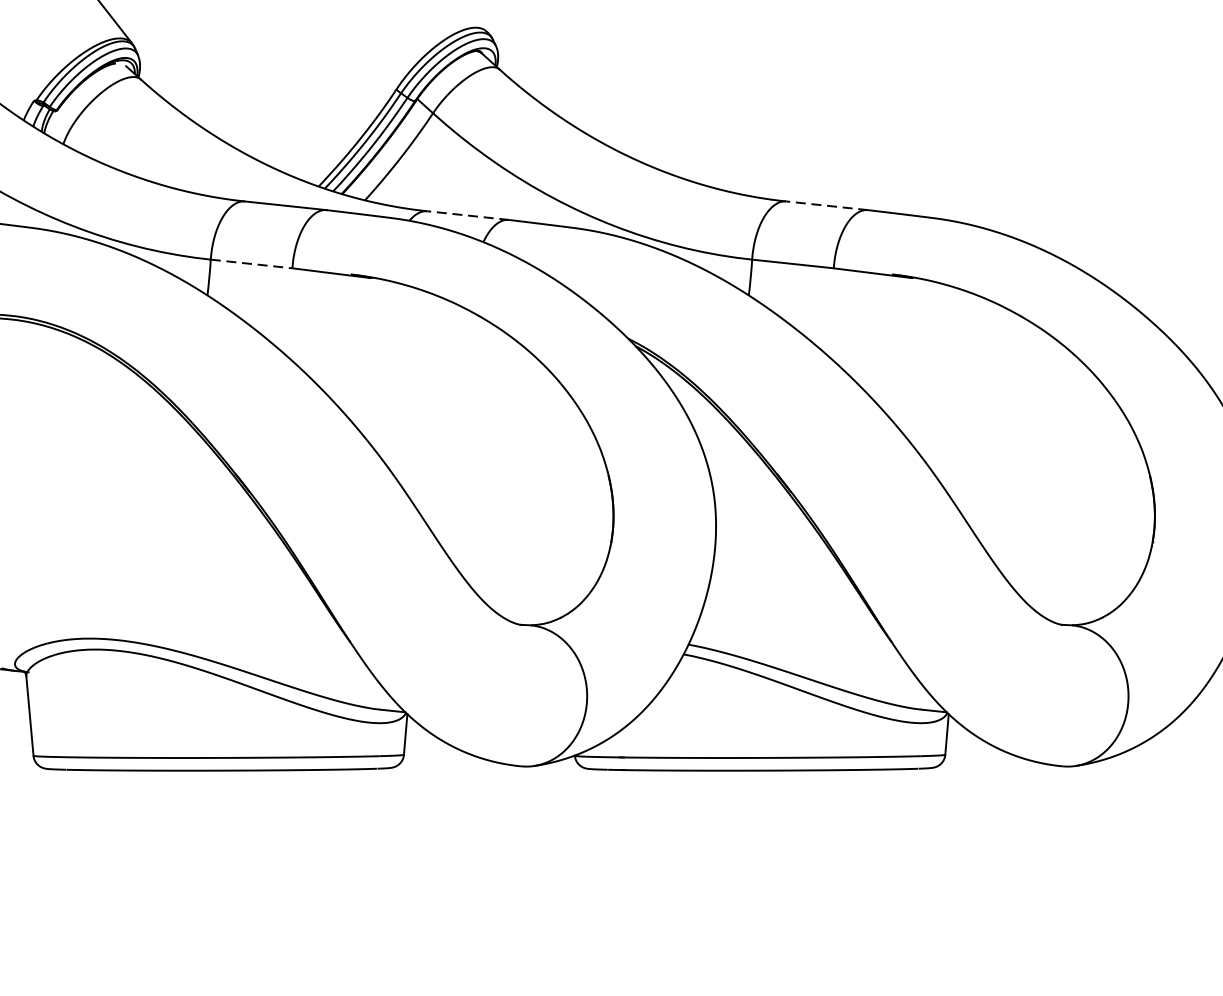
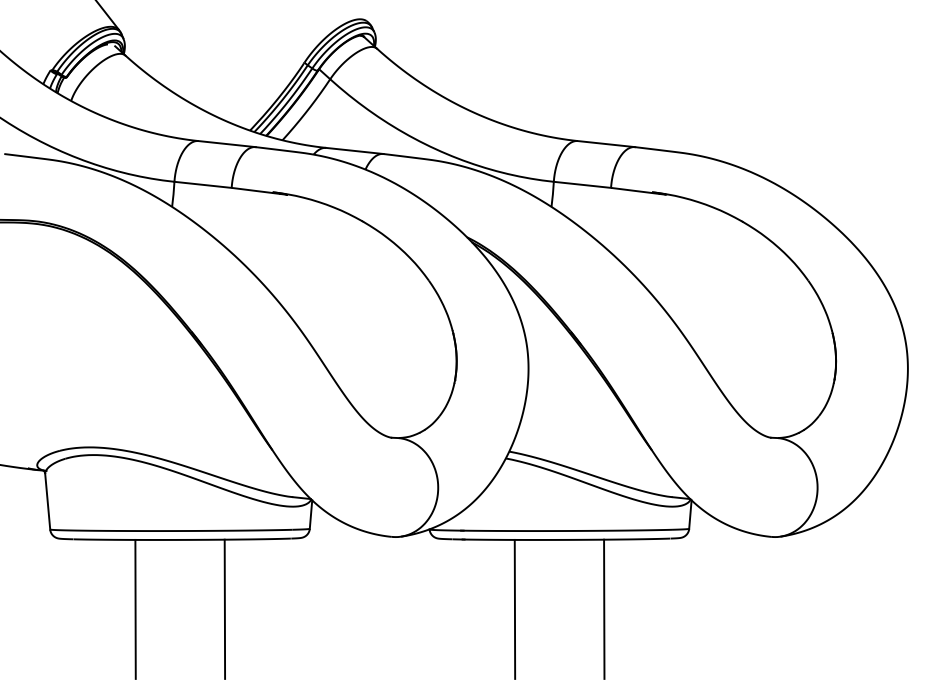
line: (827, 206) -> (606, 144), dashed -> solid
line: (467, 214) -> (354, 150), dashed -> solid
line: (252, 263) -> (203, 184), dashed -> solid
line: (155, 868) -> (135, 608), added
line: (282, 868) -> (224, 608), added
line: (696, 868) -> (514, 608), added
line: (824, 868) -> (604, 608), added

